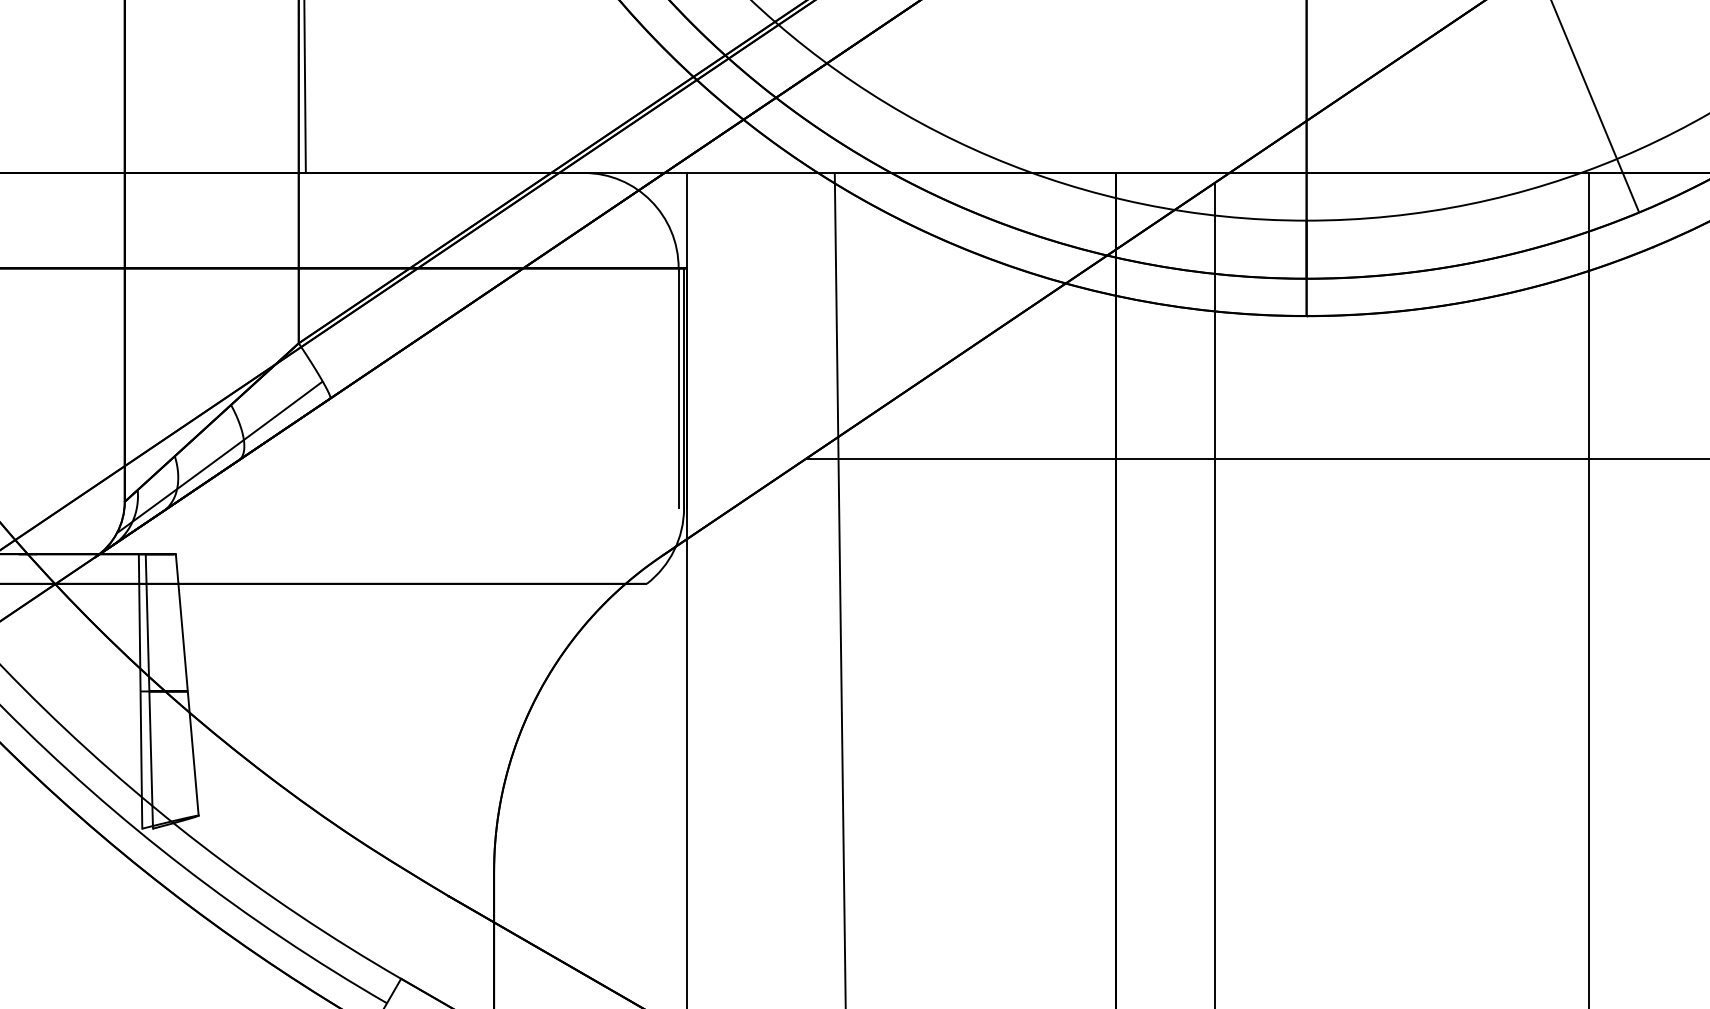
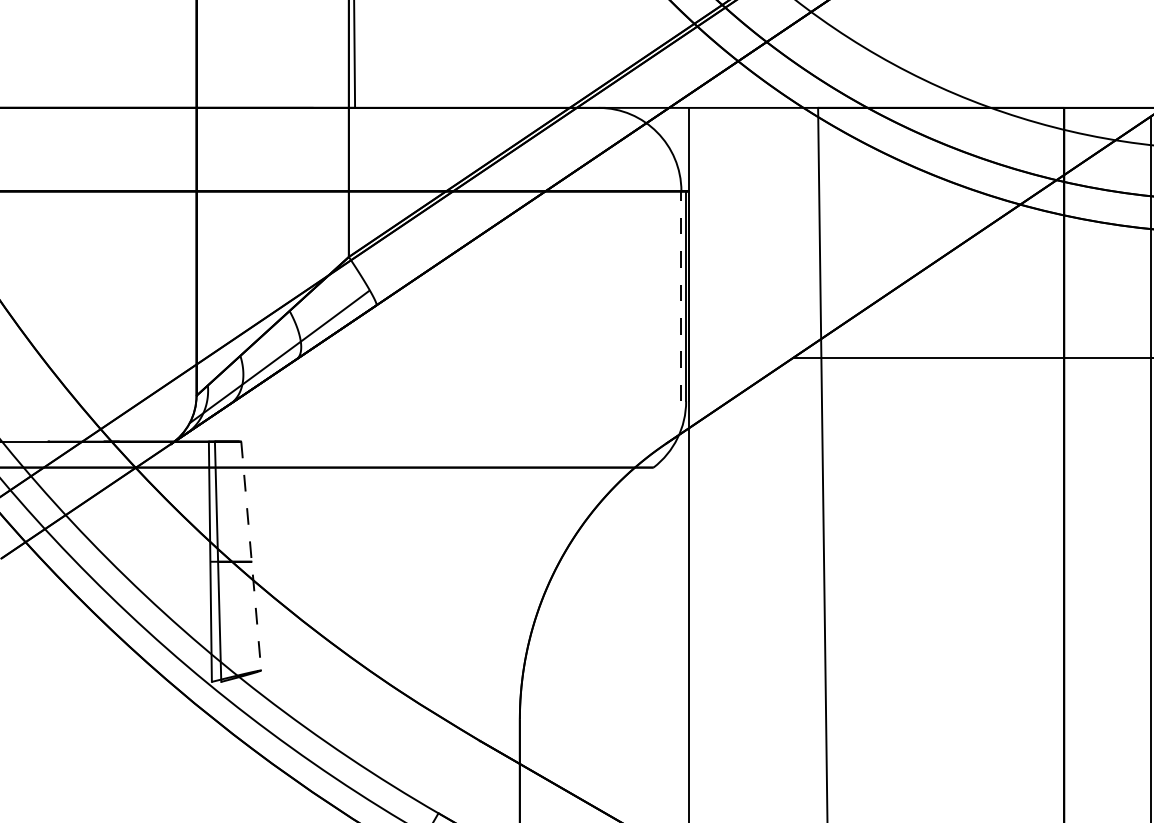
line: (678, 388) -> (681, 296), solid -> dashed
line: (187, 685) -> (251, 556), solid -> dashed

